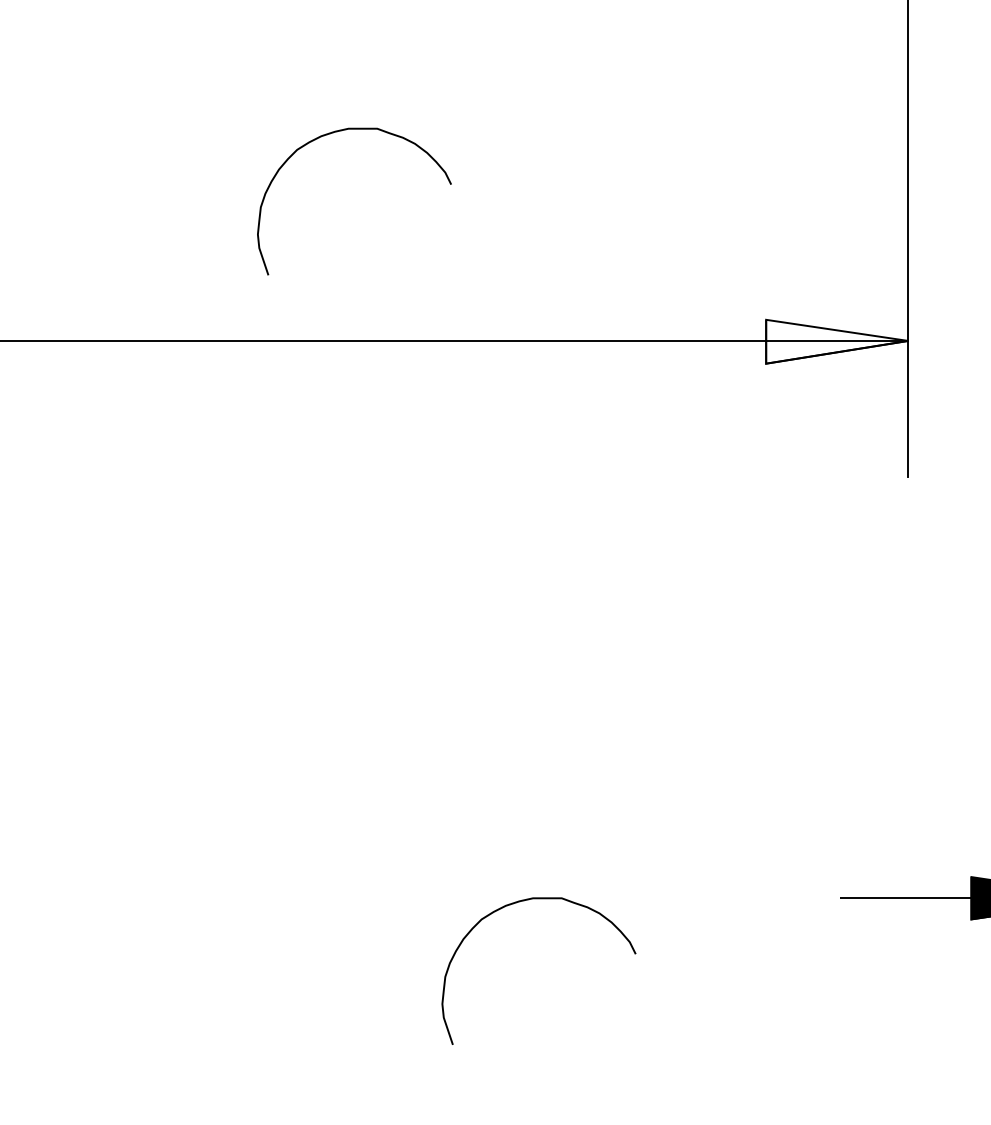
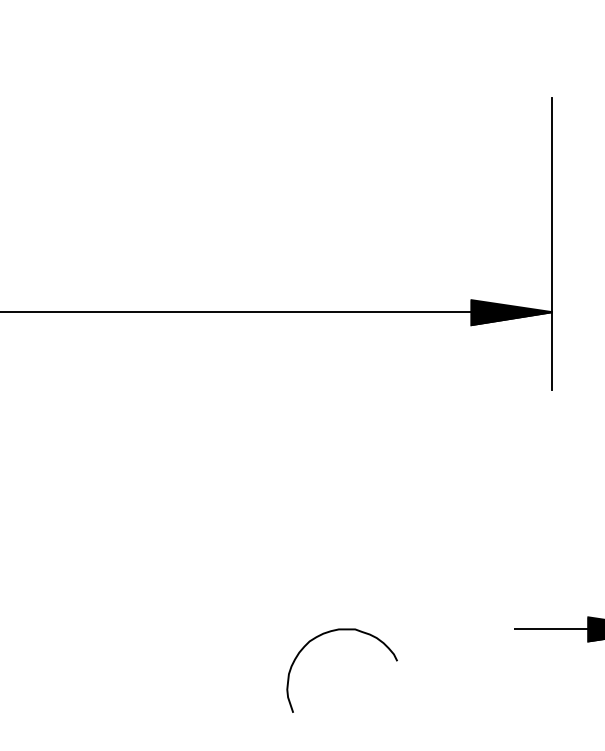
curve: (342, 132) -> (230, 193), removed
fill: (836, 341) -> (511, 312), added

